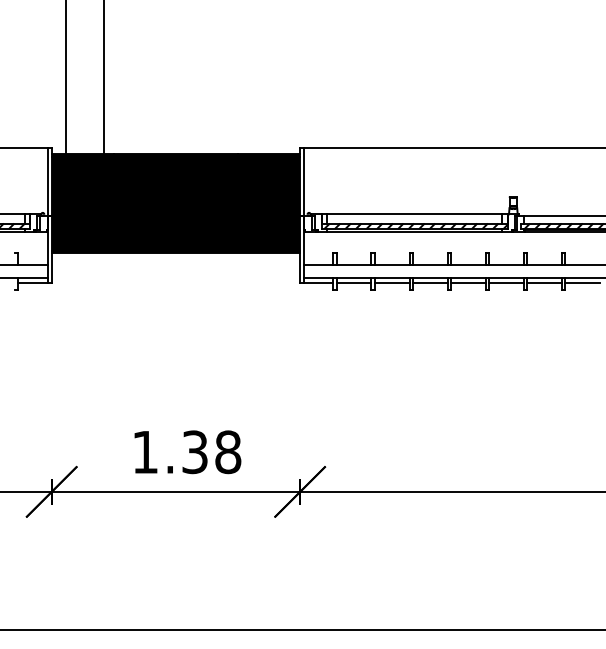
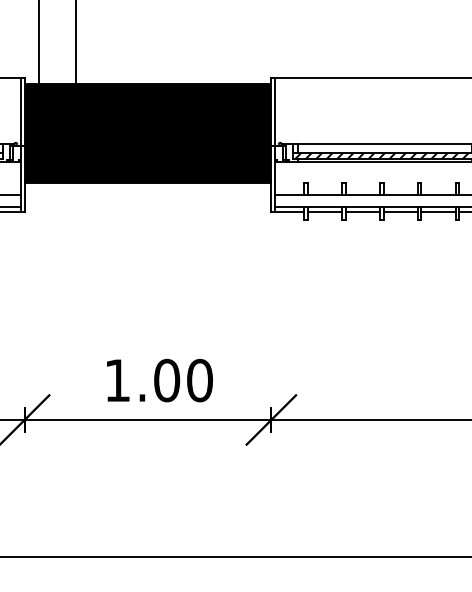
text: (211, 452) -> (183, 380), 1.38 -> 1.00

